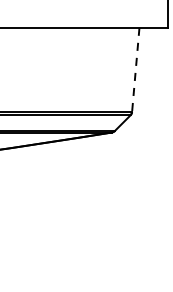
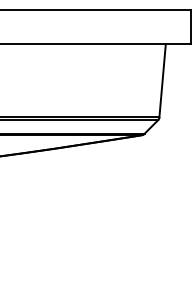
line: (135, 69) -> (162, 80), dashed -> solid

